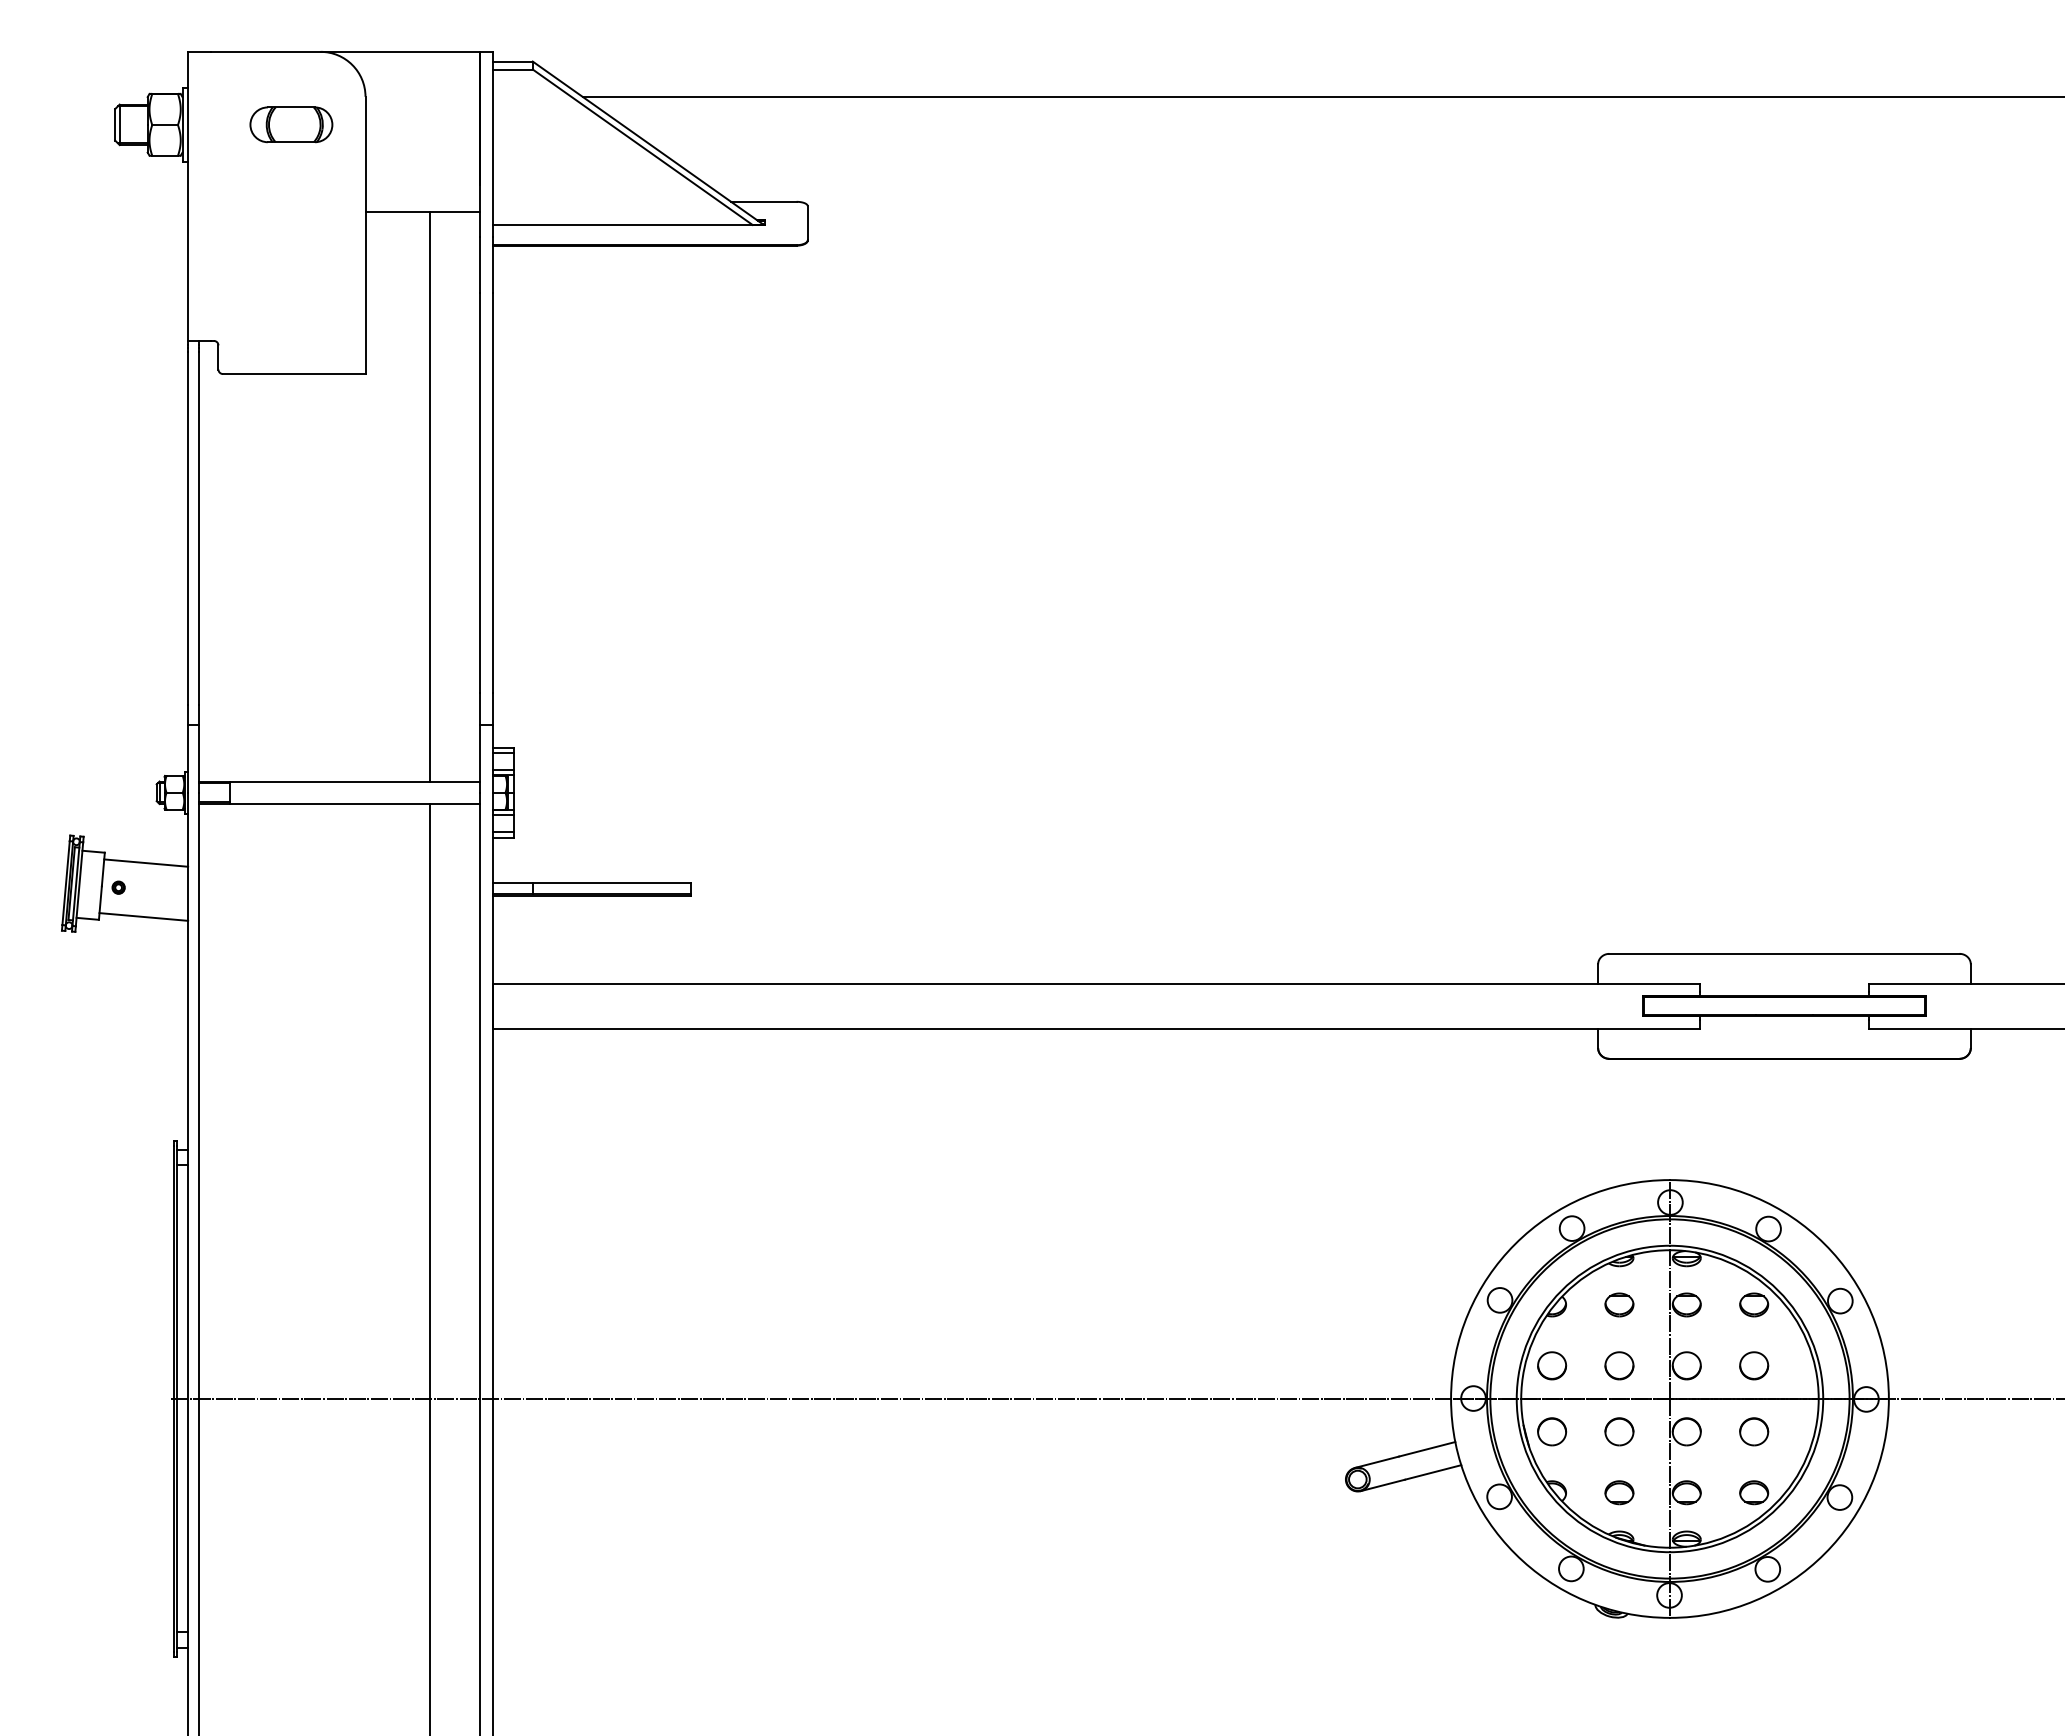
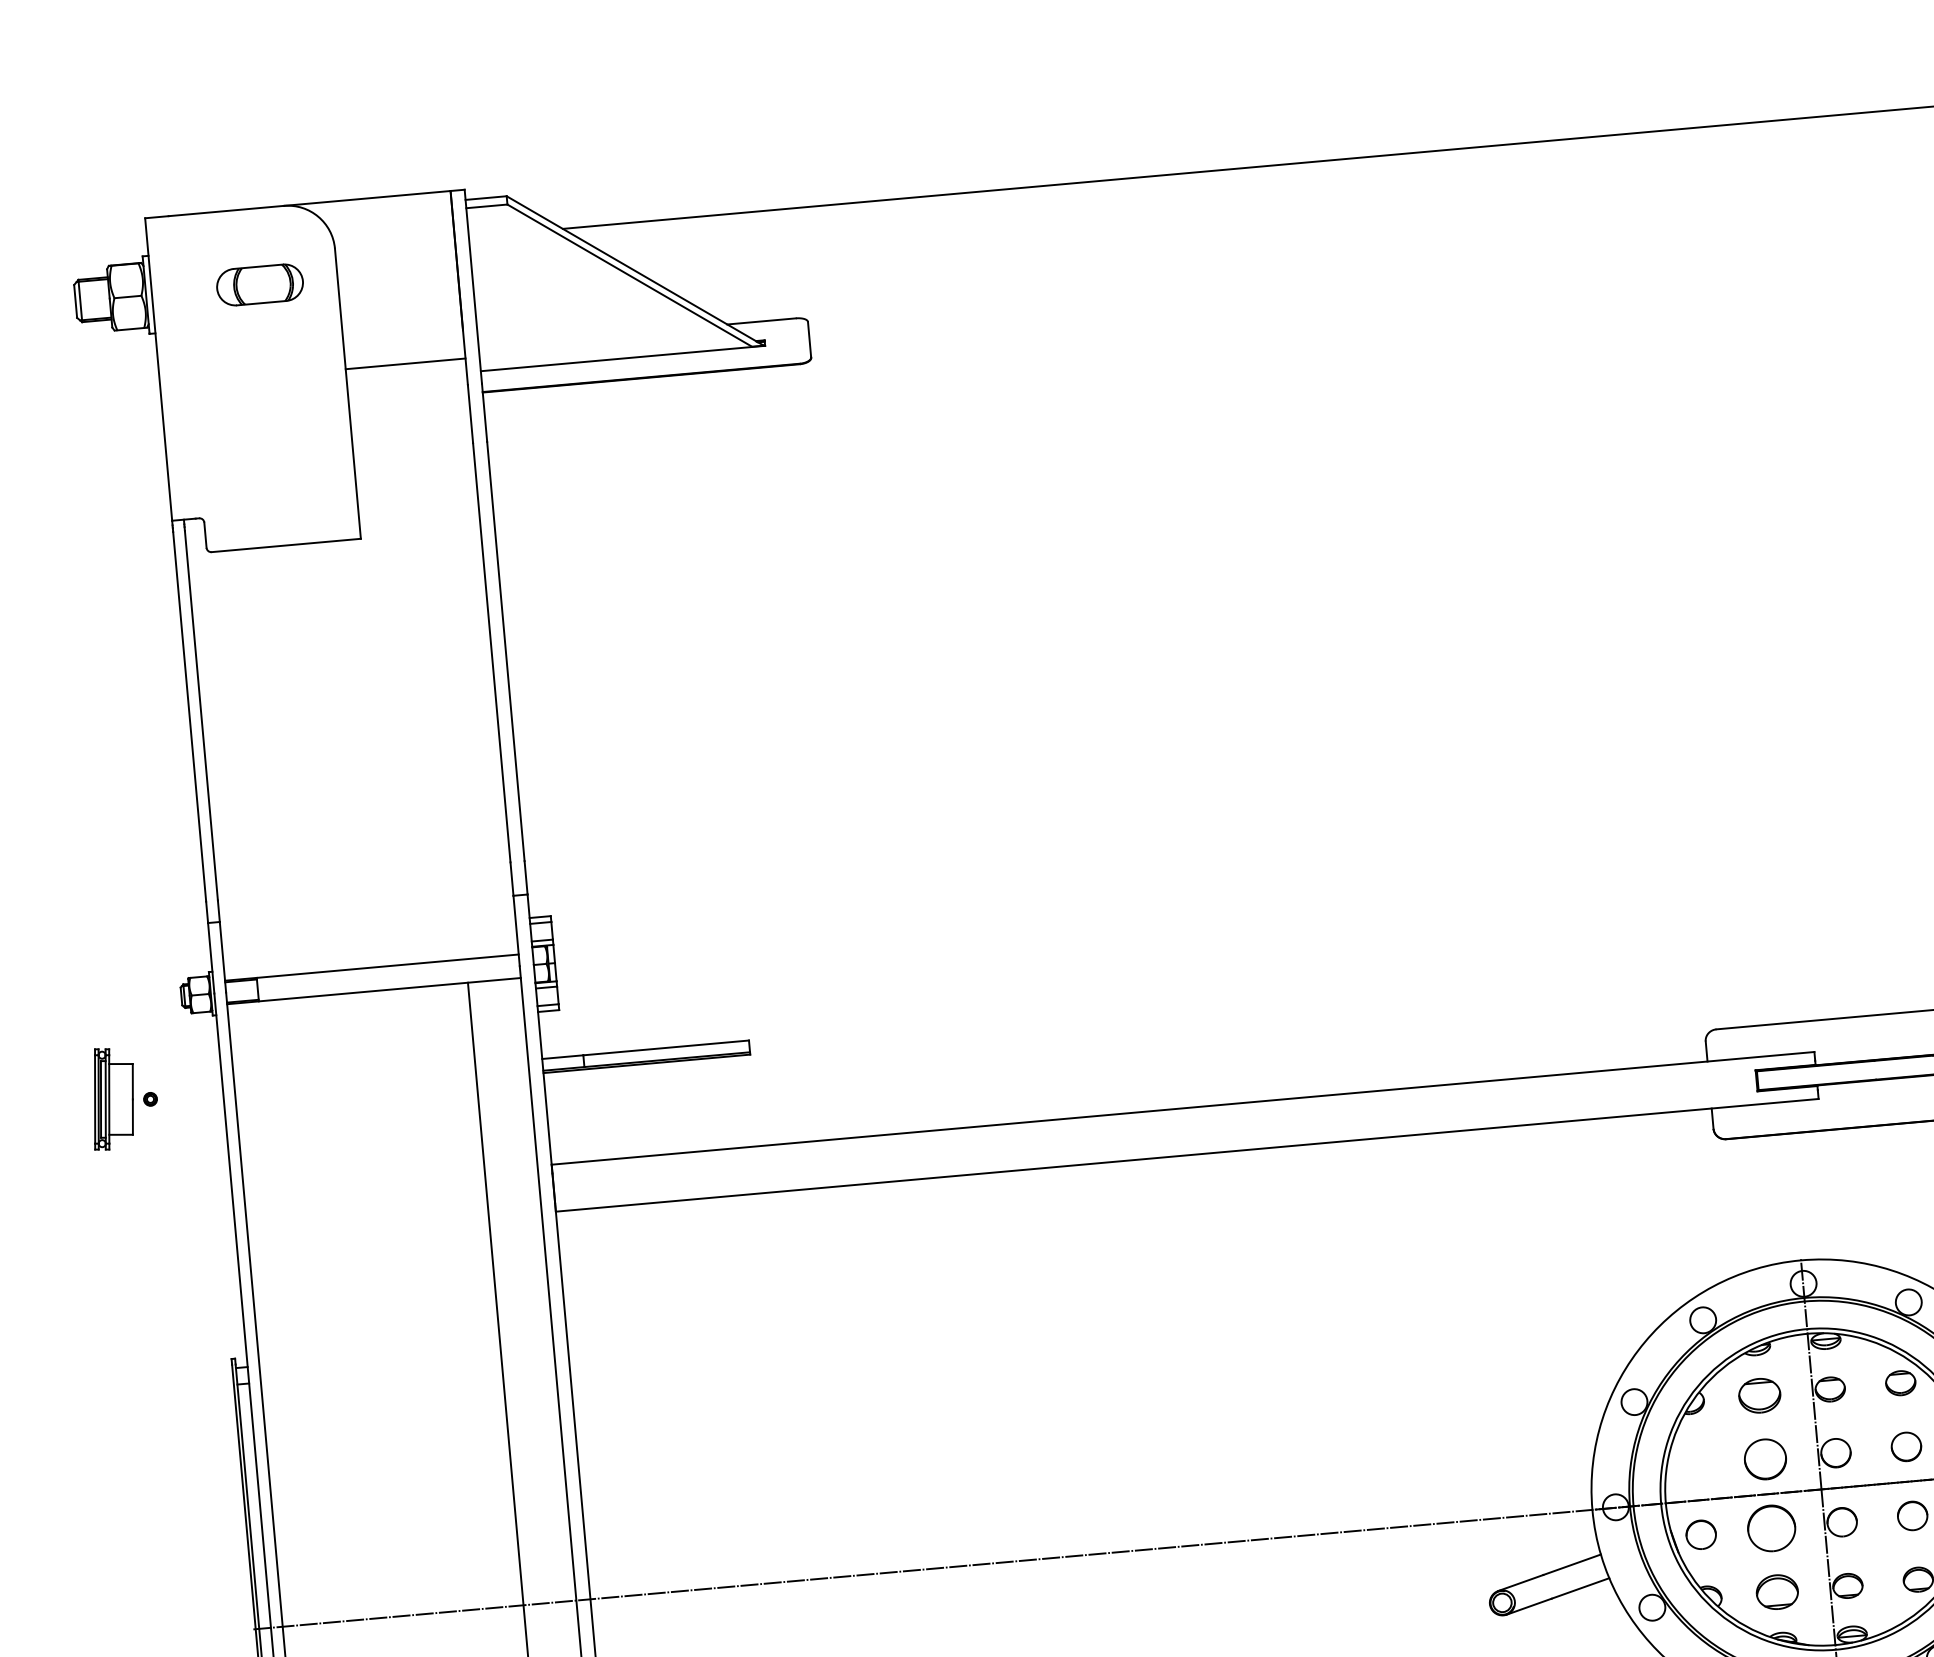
line: (429, 496) -> (439, 660), removed
line: (146, 862) -> (177, 1070), removed
line: (143, 916) -> (179, 1127), removed
part: (1619, 1304) -> (1759, 1395), size x1.4
part: (1552, 1365) -> (1695, 1465), removed
part: (1619, 1365) -> (1765, 1459), size x1.4
part: (1619, 1431) -> (1771, 1528), size x1.6
part: (1619, 1492) -> (1777, 1592), size x1.4

